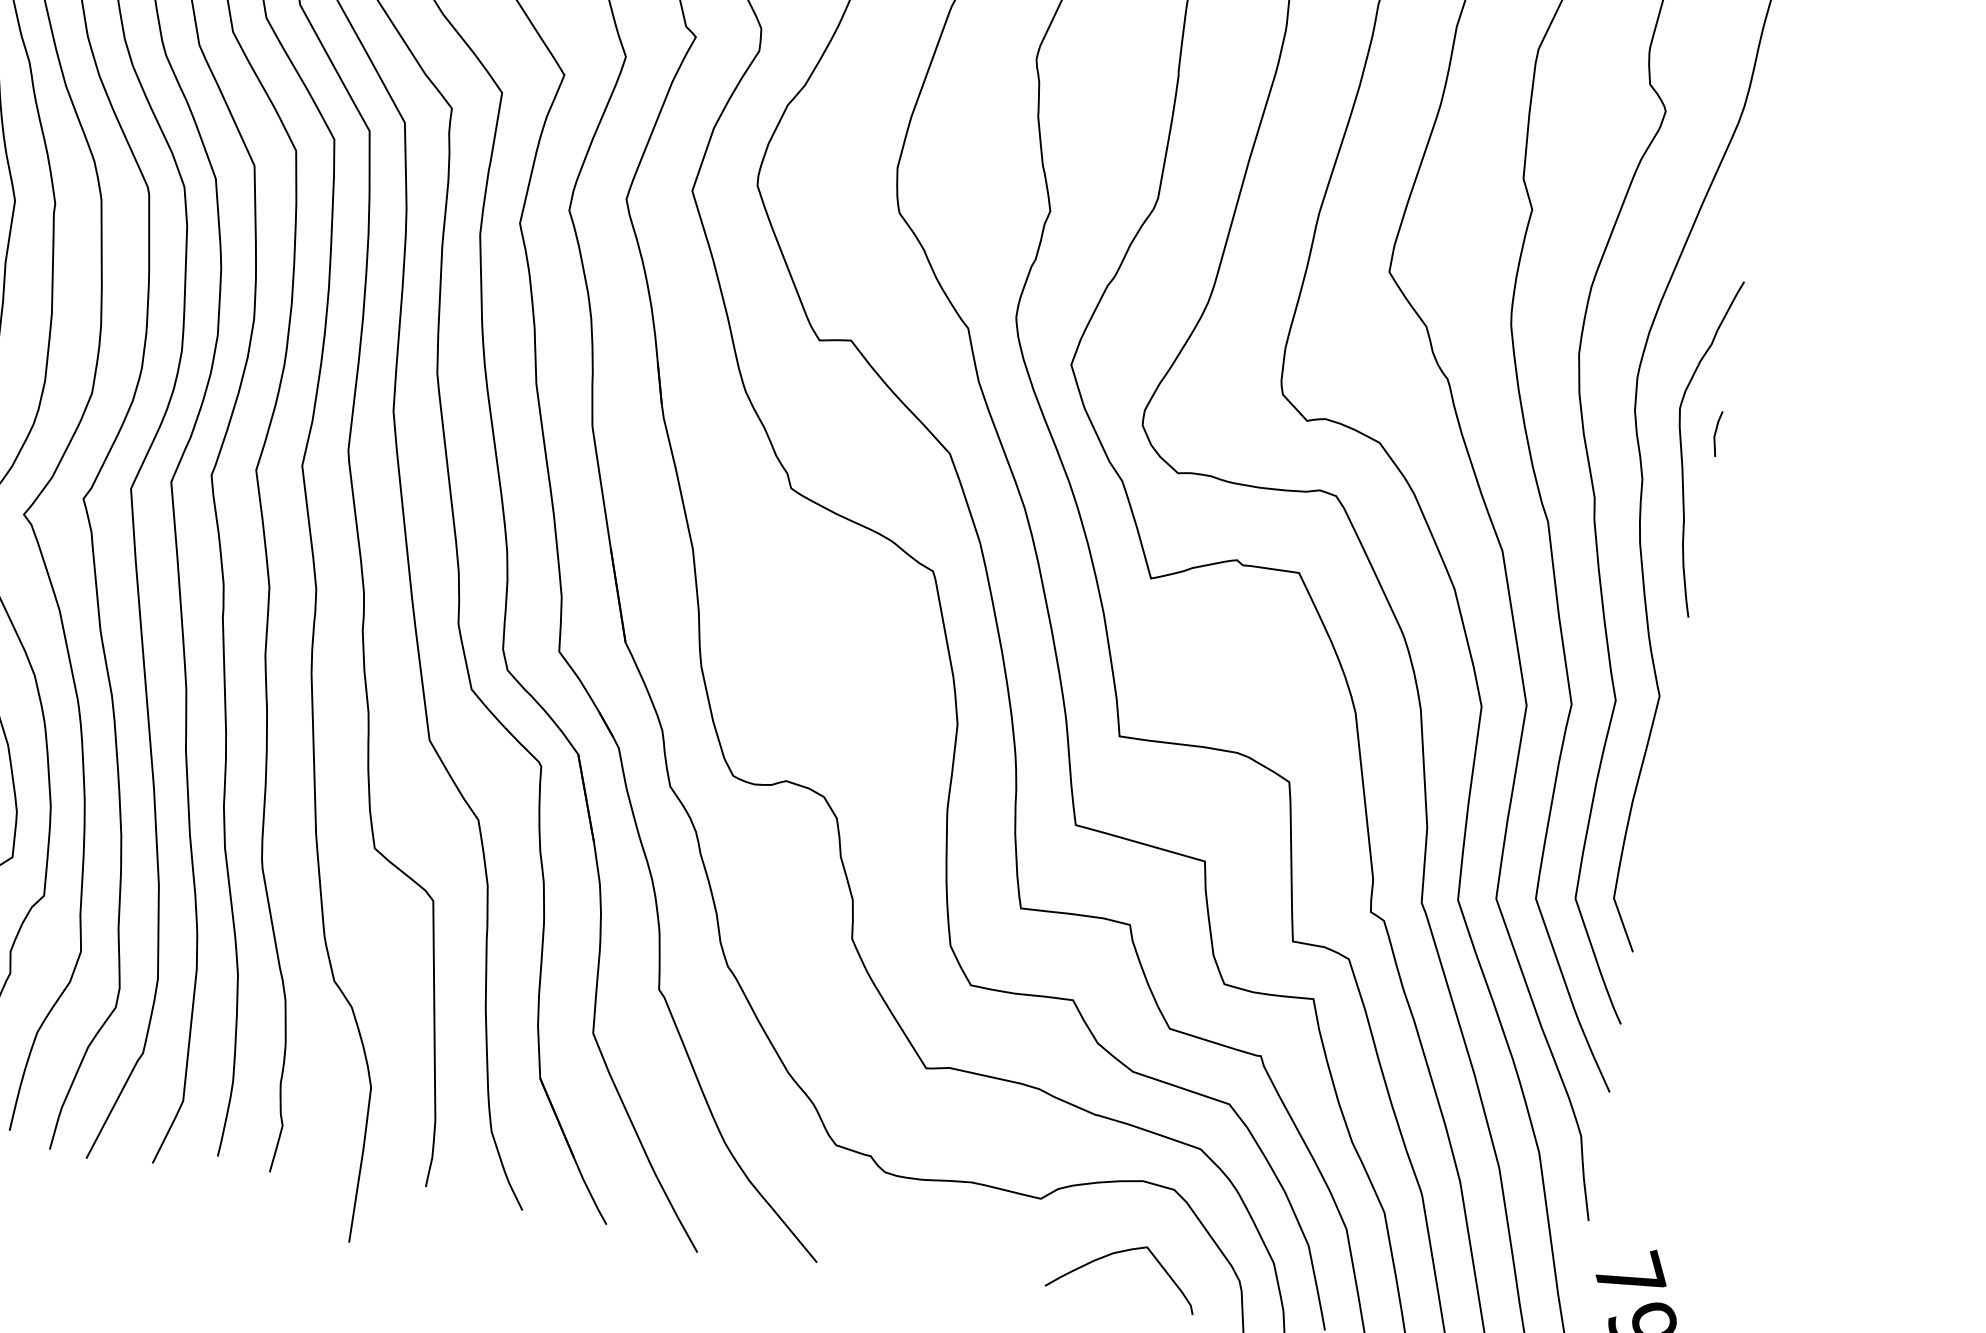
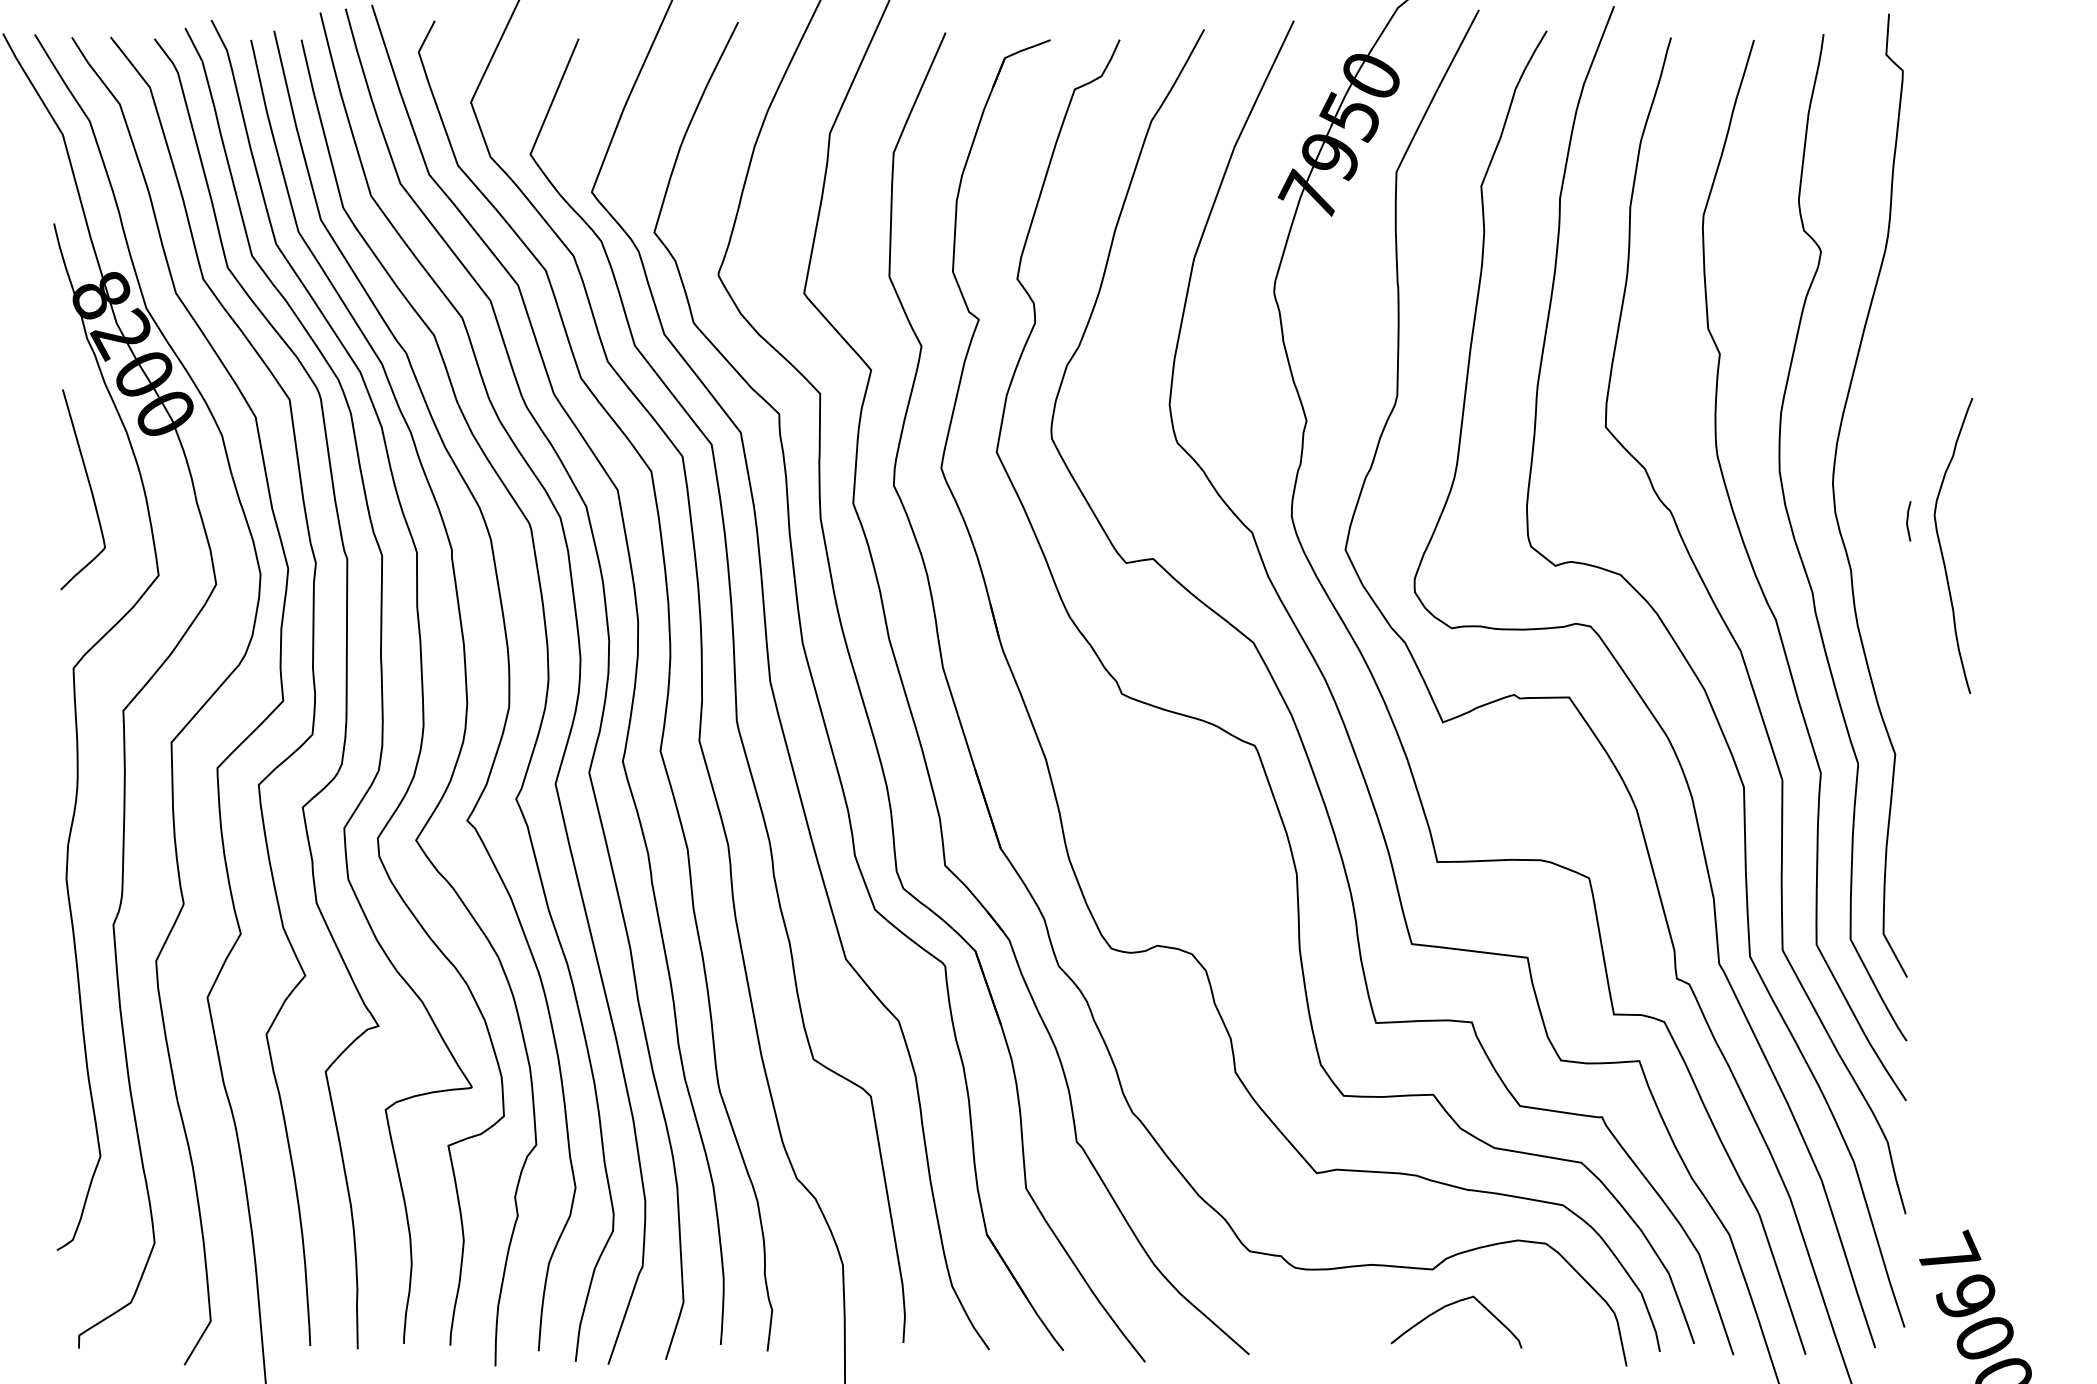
curve: (1682, 444) -> (1941, 546), moved
curve: (1116, 1253) -> (1448, 1306), moved

